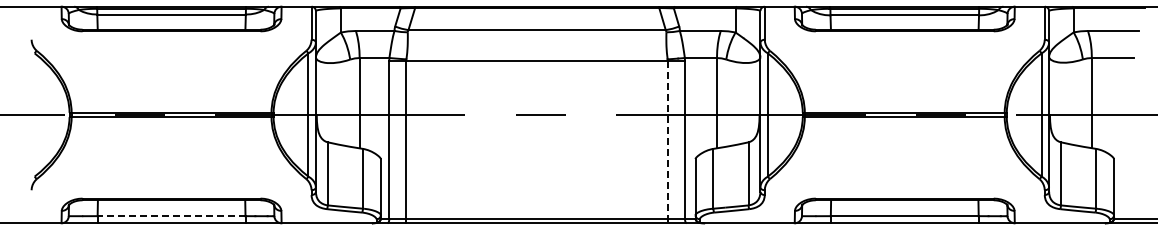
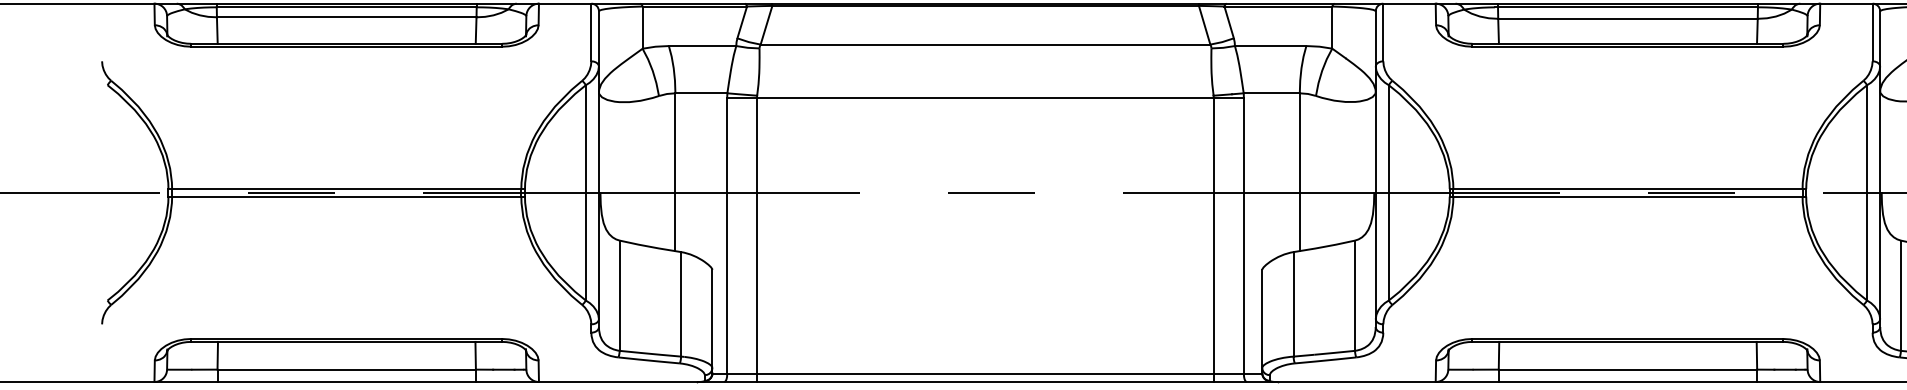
line: (667, 142) -> (1213, 240), dashed -> solid
line: (171, 216) -> (346, 370), dashed -> solid

